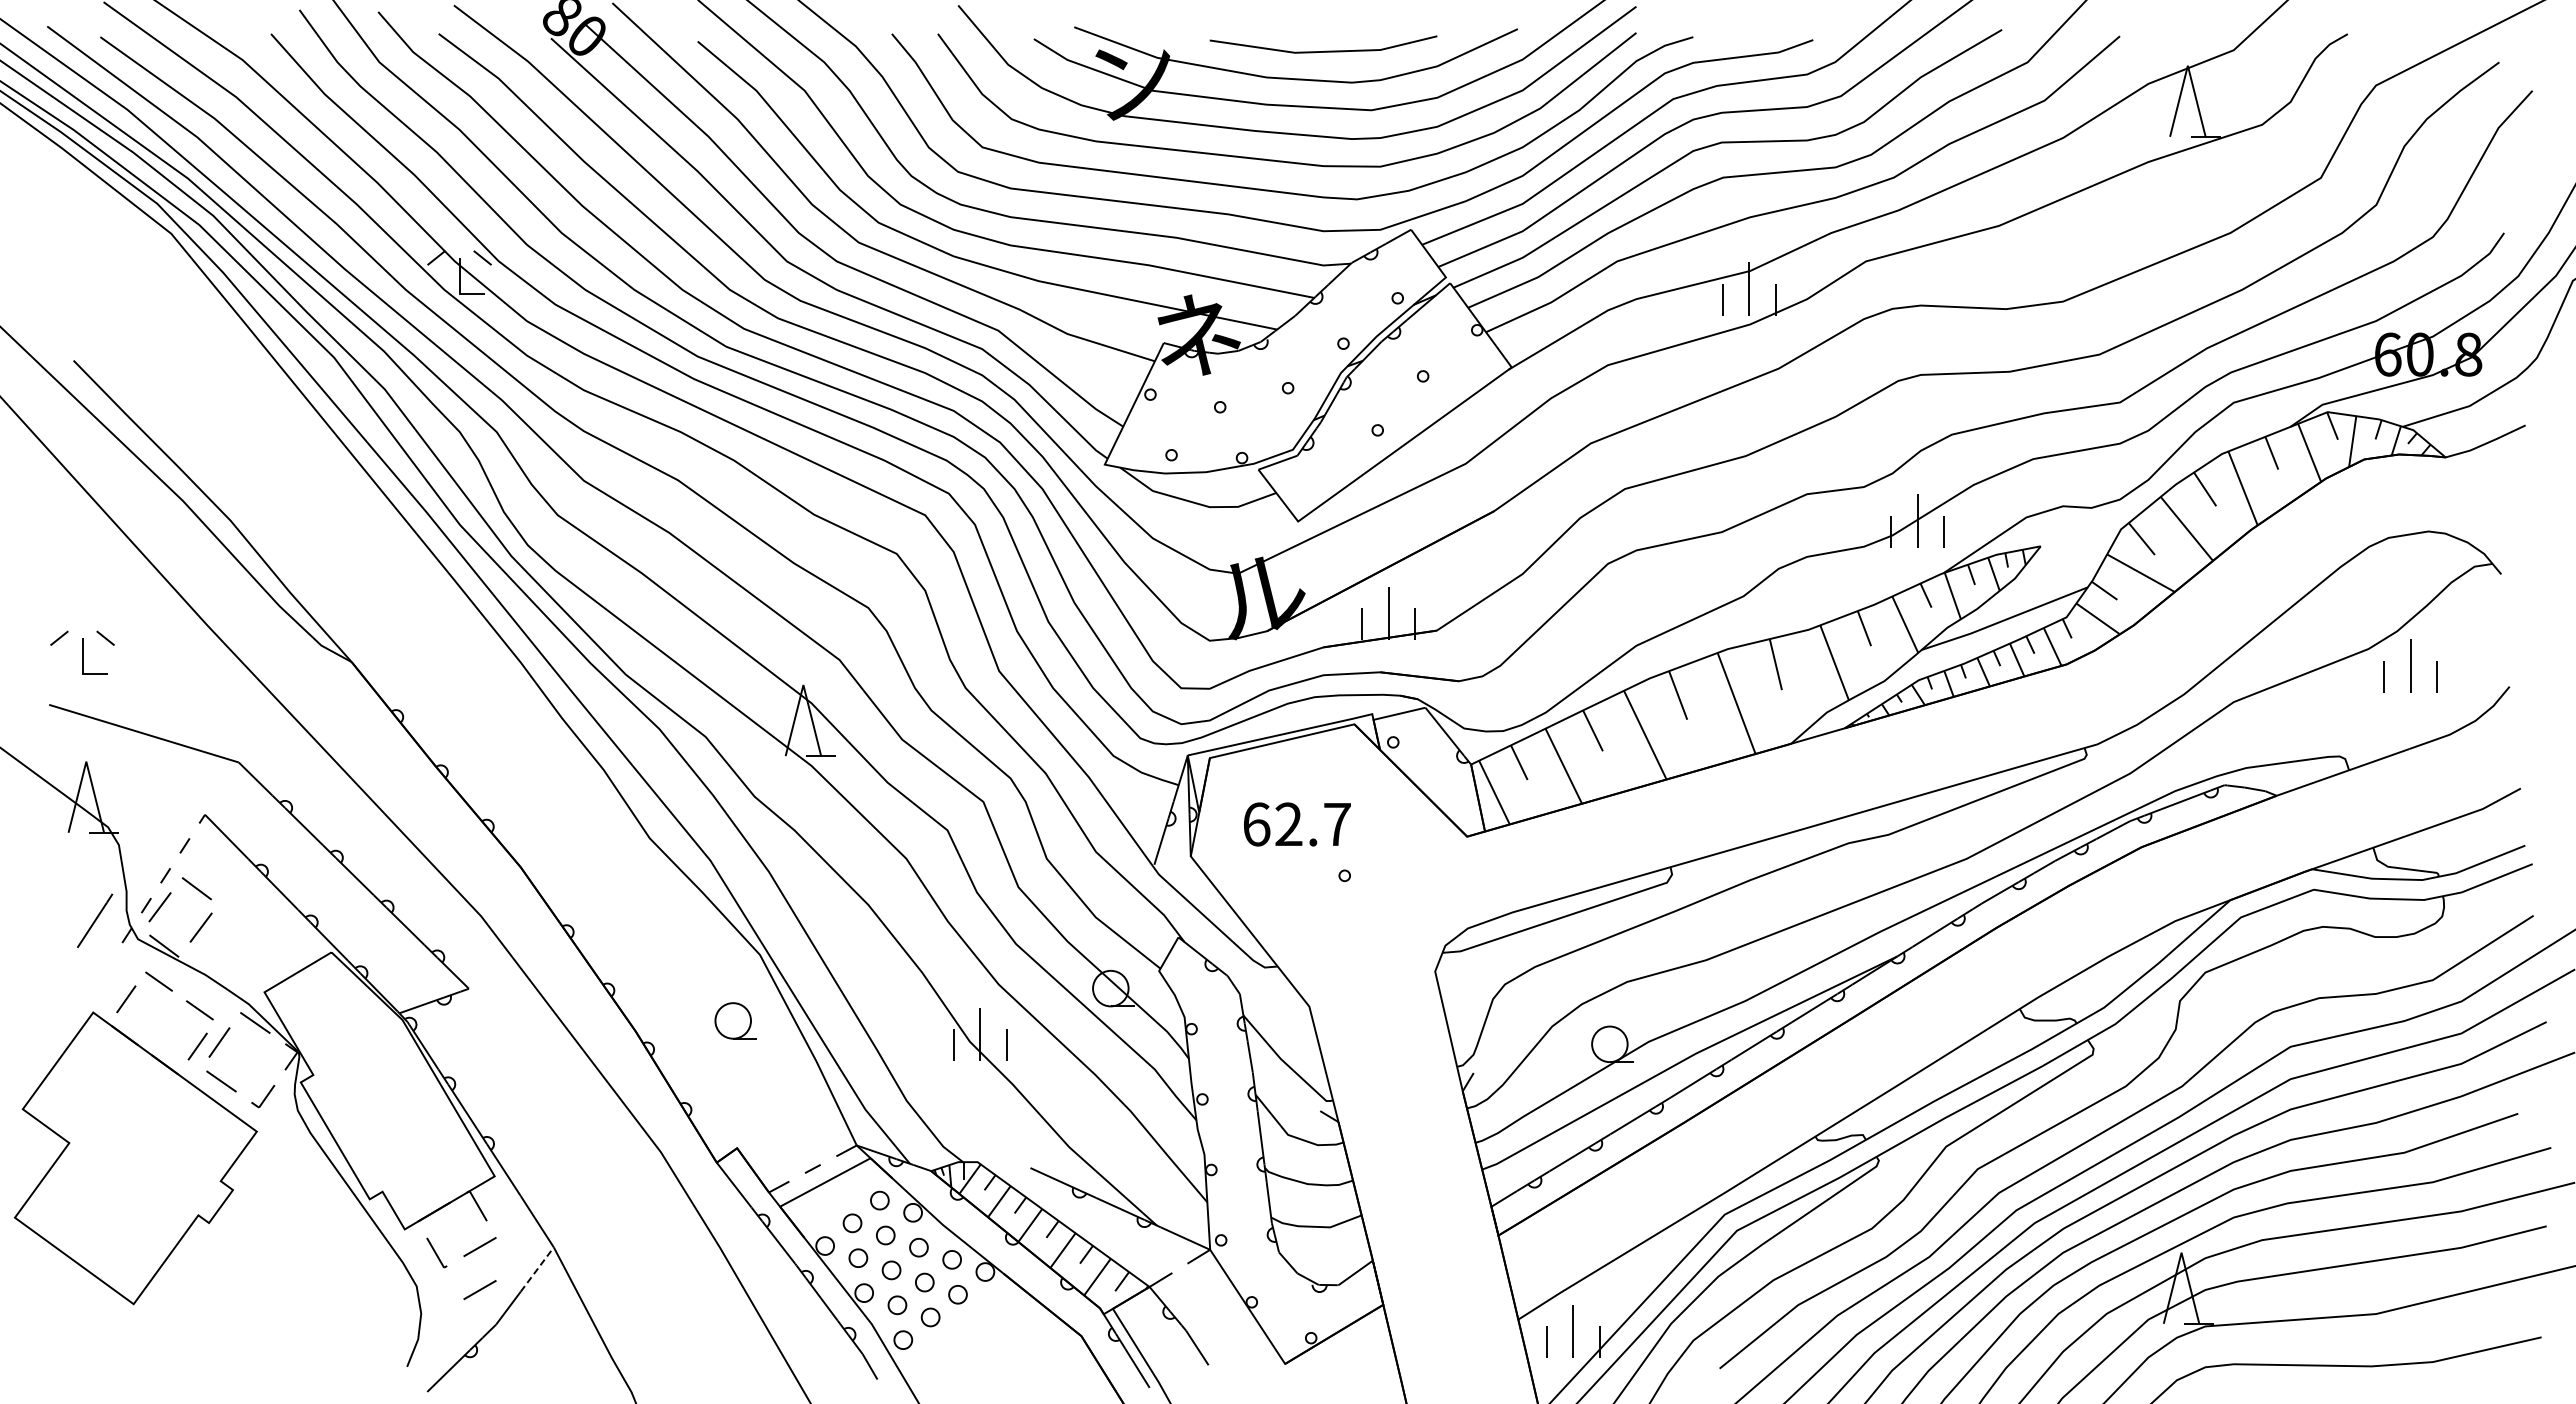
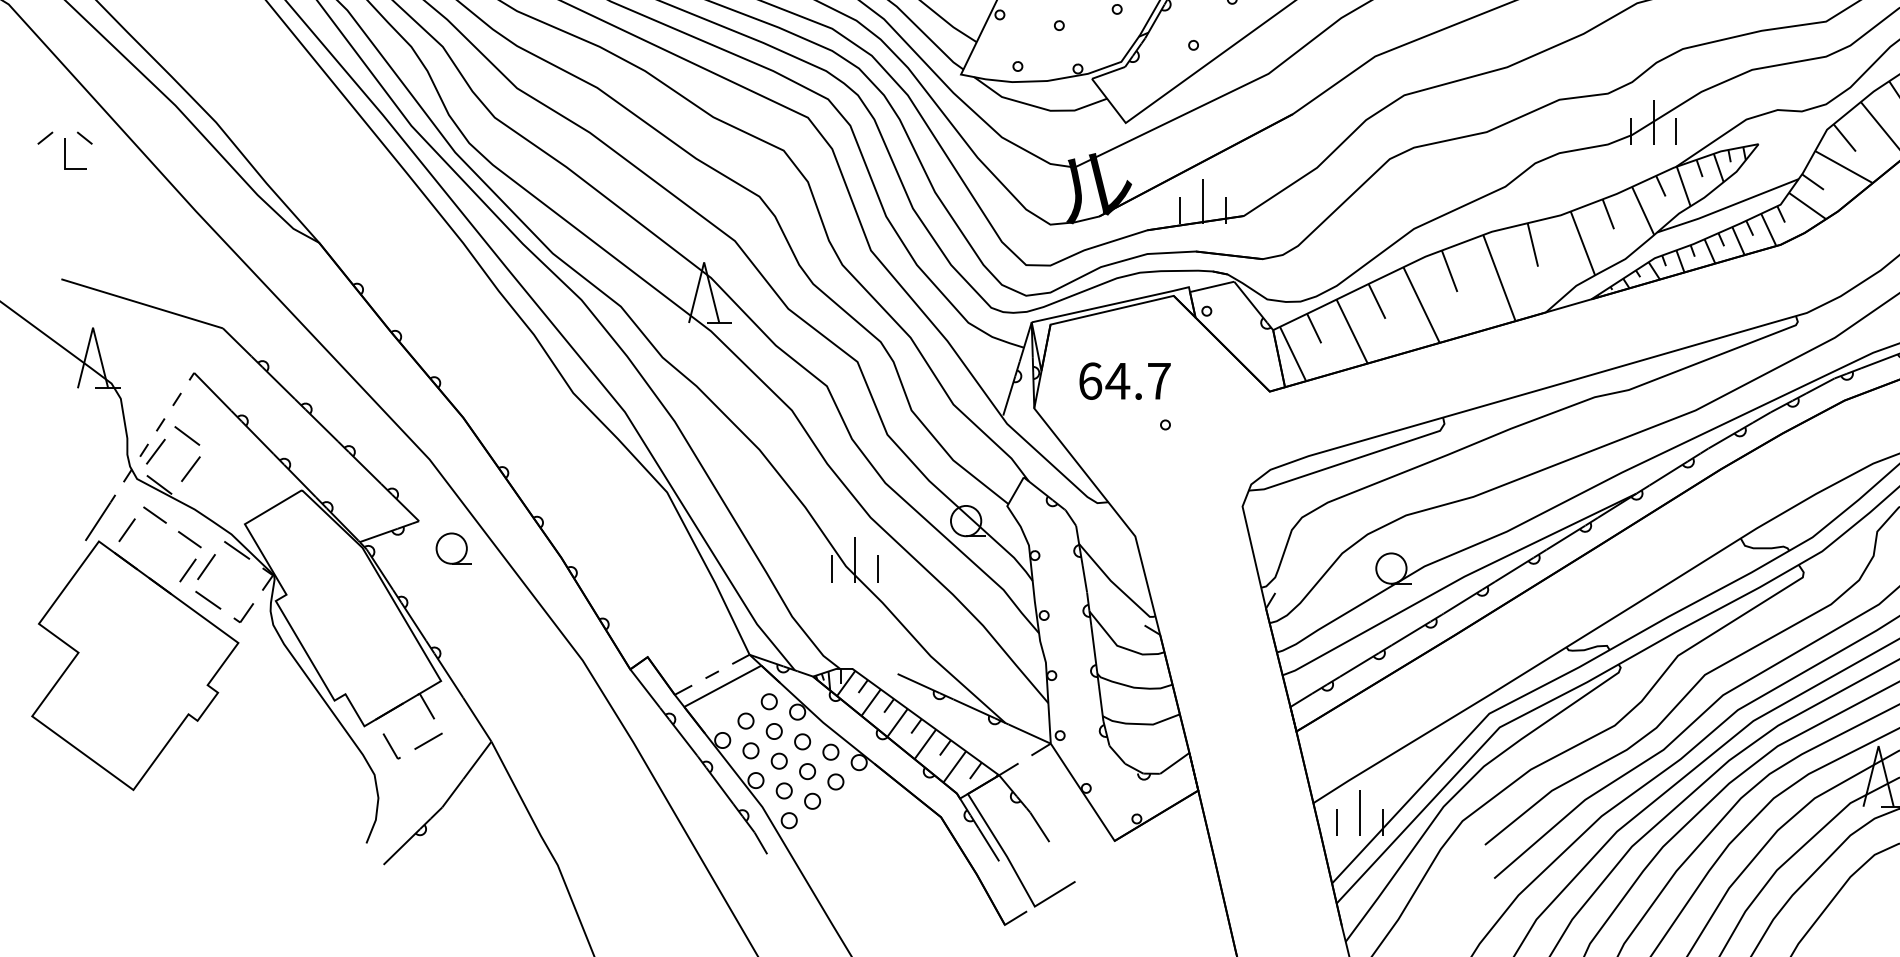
part: (82, 652) -> (65, 150), moved
text: (1288, 823) -> (1117, 380), 62.7 -> 64.7
line: (95, 920) -> (100, 517), moved
part: (735, 1020) -> (453, 548), moved
line: (537, 1269) -> (477, 760), dashed -> solid
line: (479, 1290) -> (428, 778), removed

